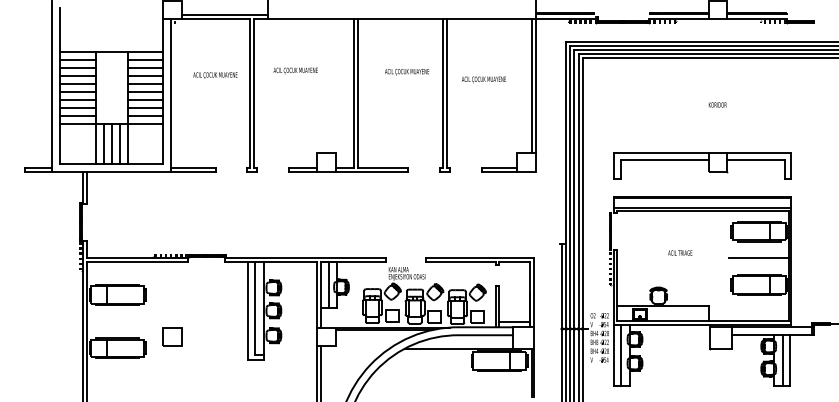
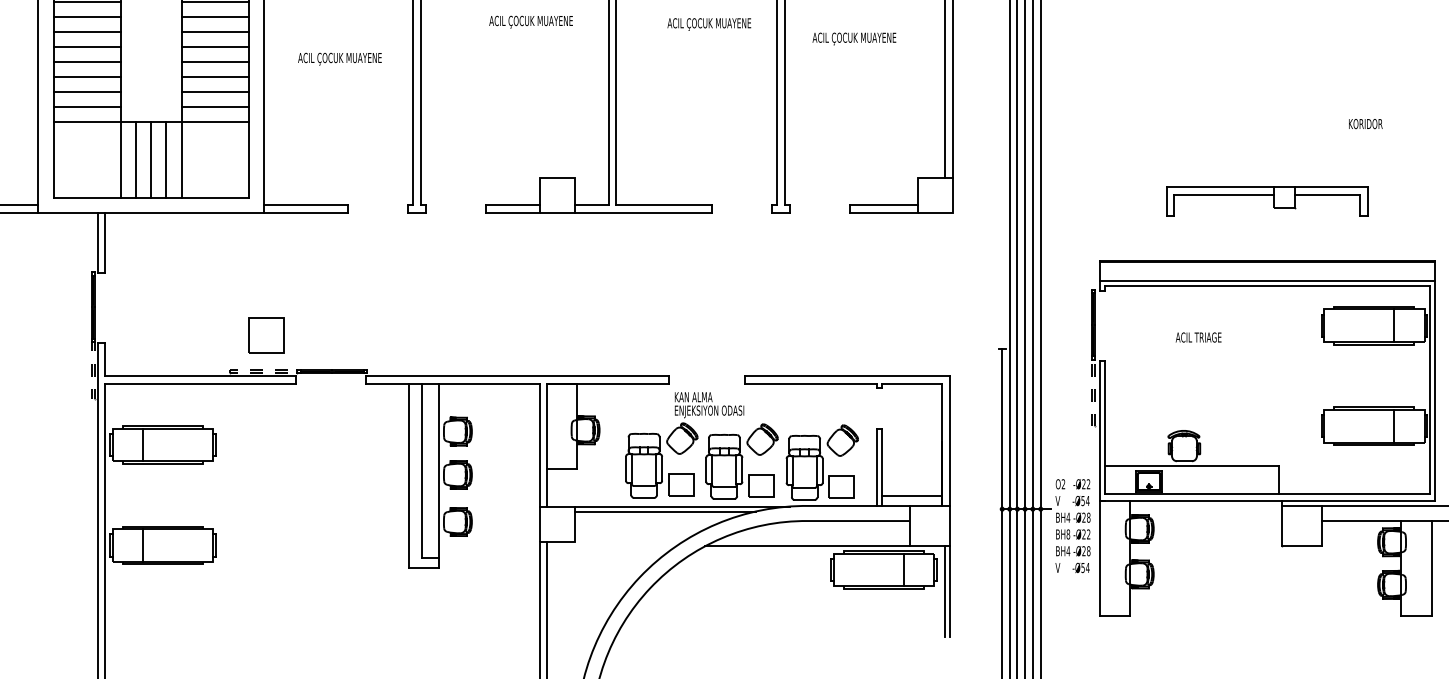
text: (295, 70) -> (530, 21), moved
text: (215, 75) -> (340, 58), moved
text: (717, 104) -> (1365, 123), moved
part: (702, 165) -> (1267, 200), size x0.6
text: (680, 252) -> (1199, 336), moved
line: (758, 258) -> (1372, 376), removed
line: (329, 284) -> (562, 425), removed
part: (172, 336) -> (266, 334), moved
line: (620, 354) -> (1112, 557), removed
line: (782, 360) -> (1418, 568), removed

